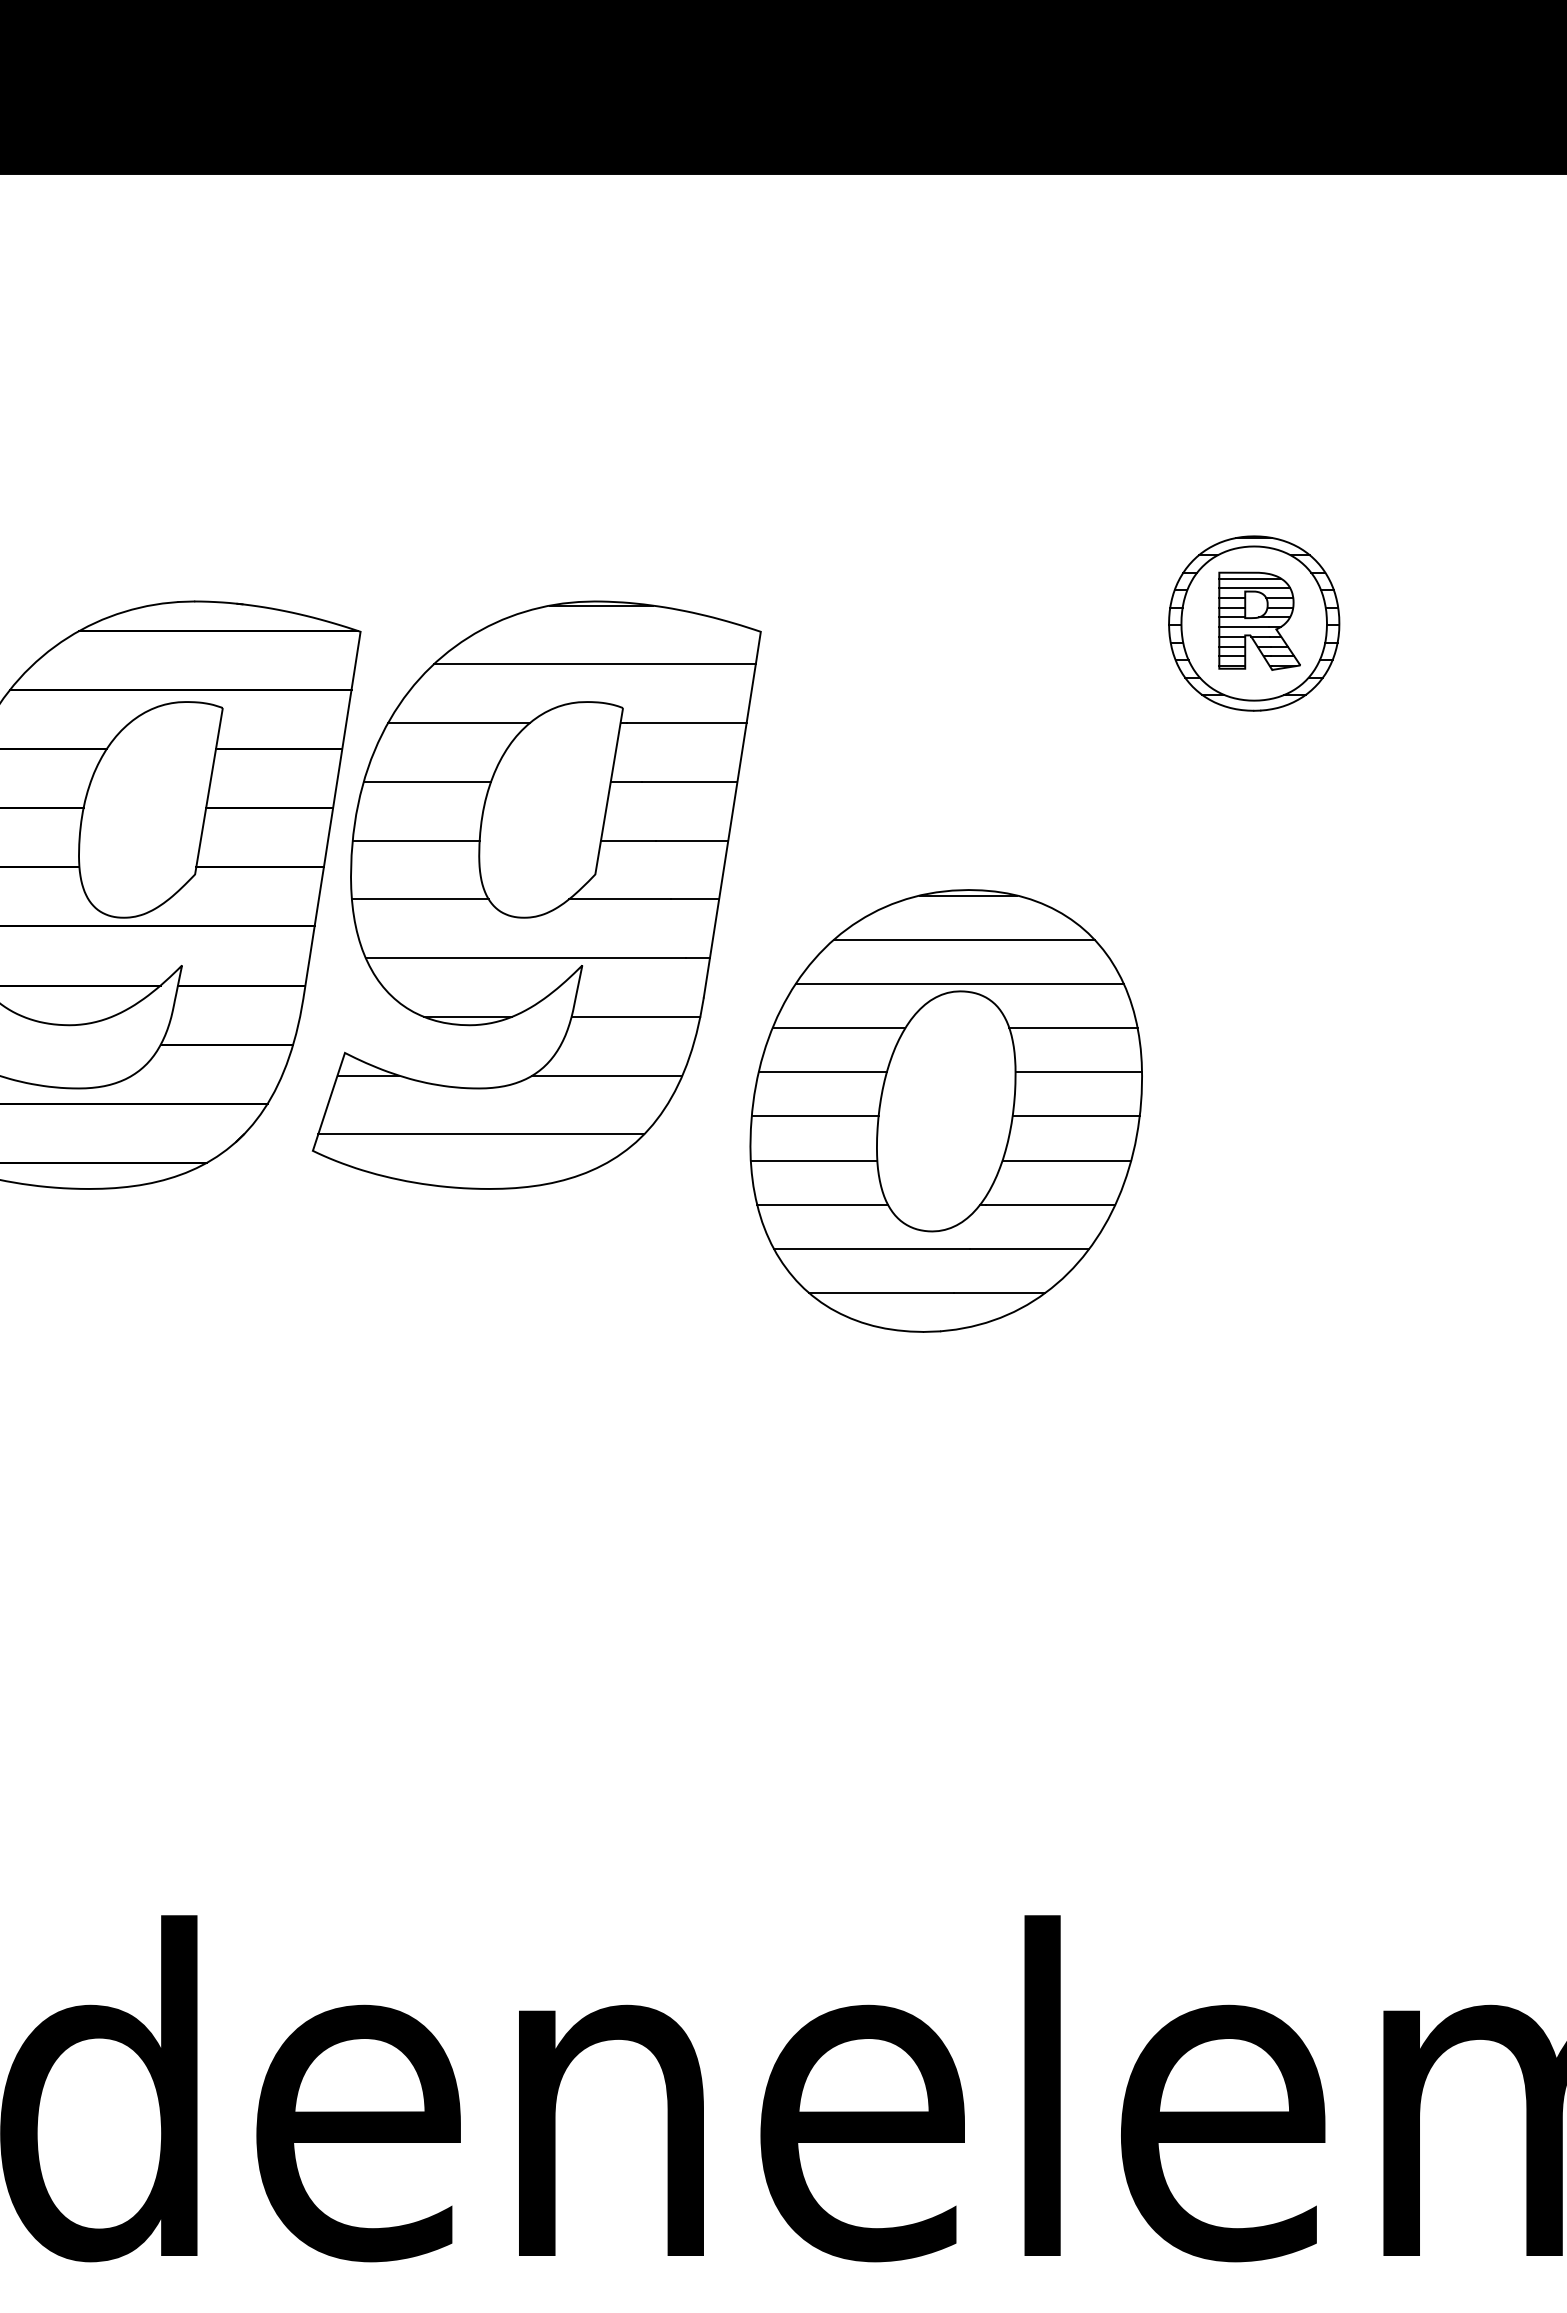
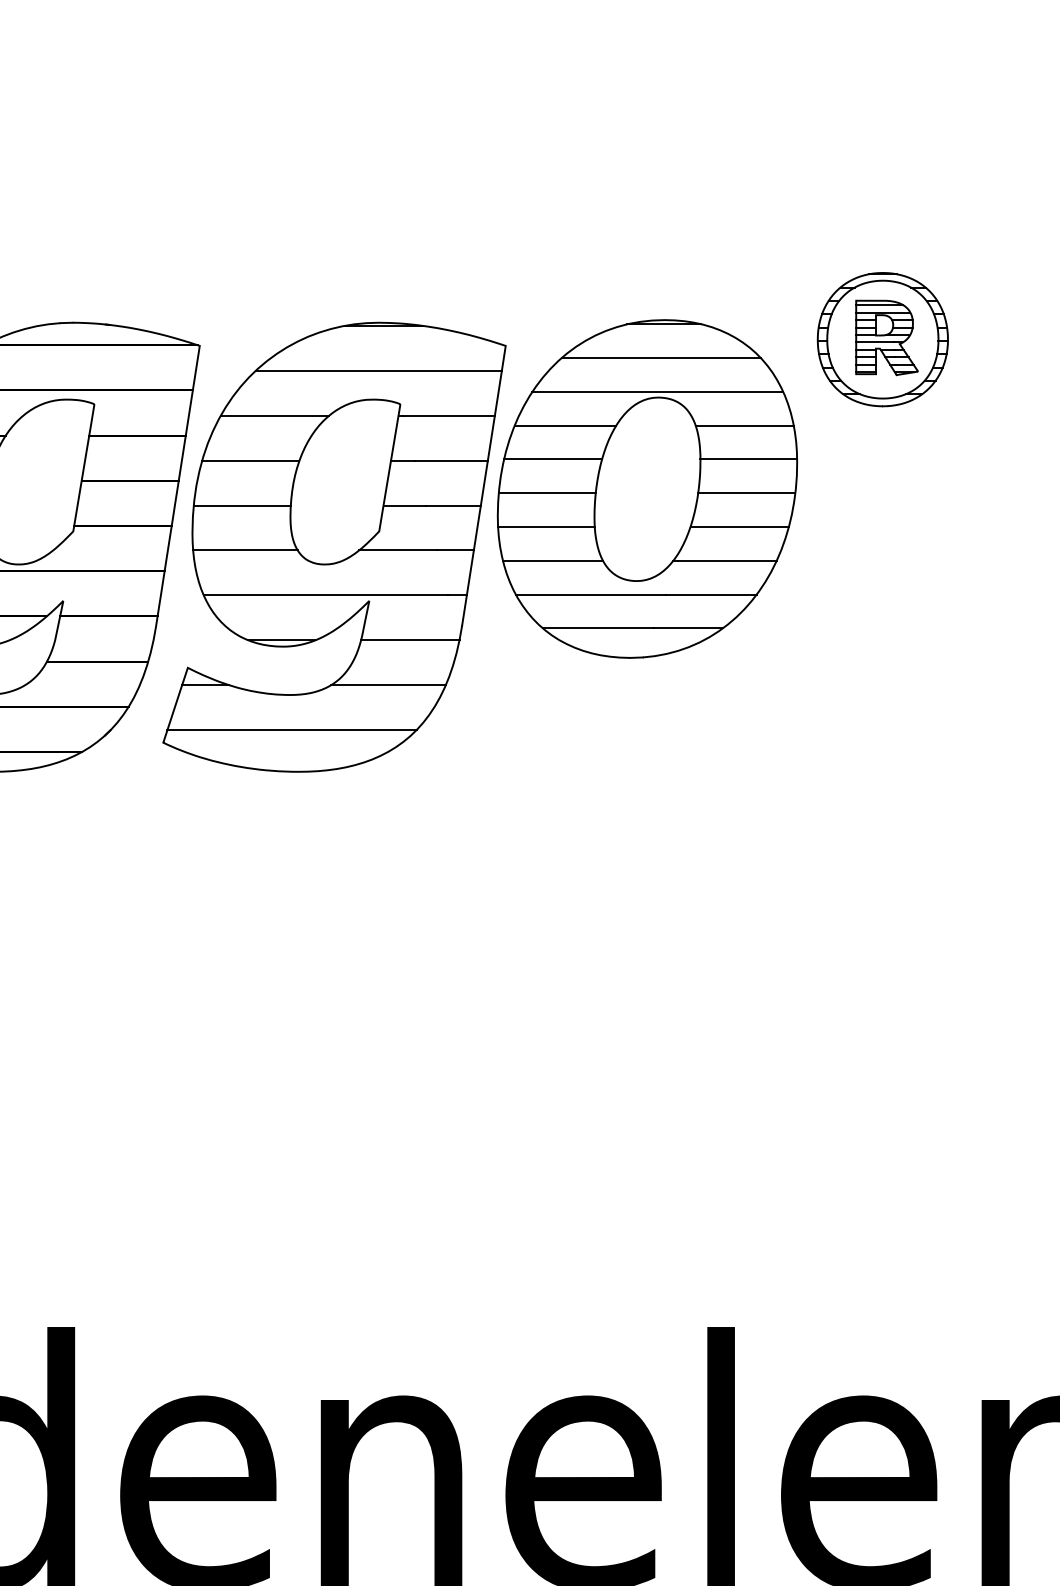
part: (945, 1110) -> (646, 488), moved

